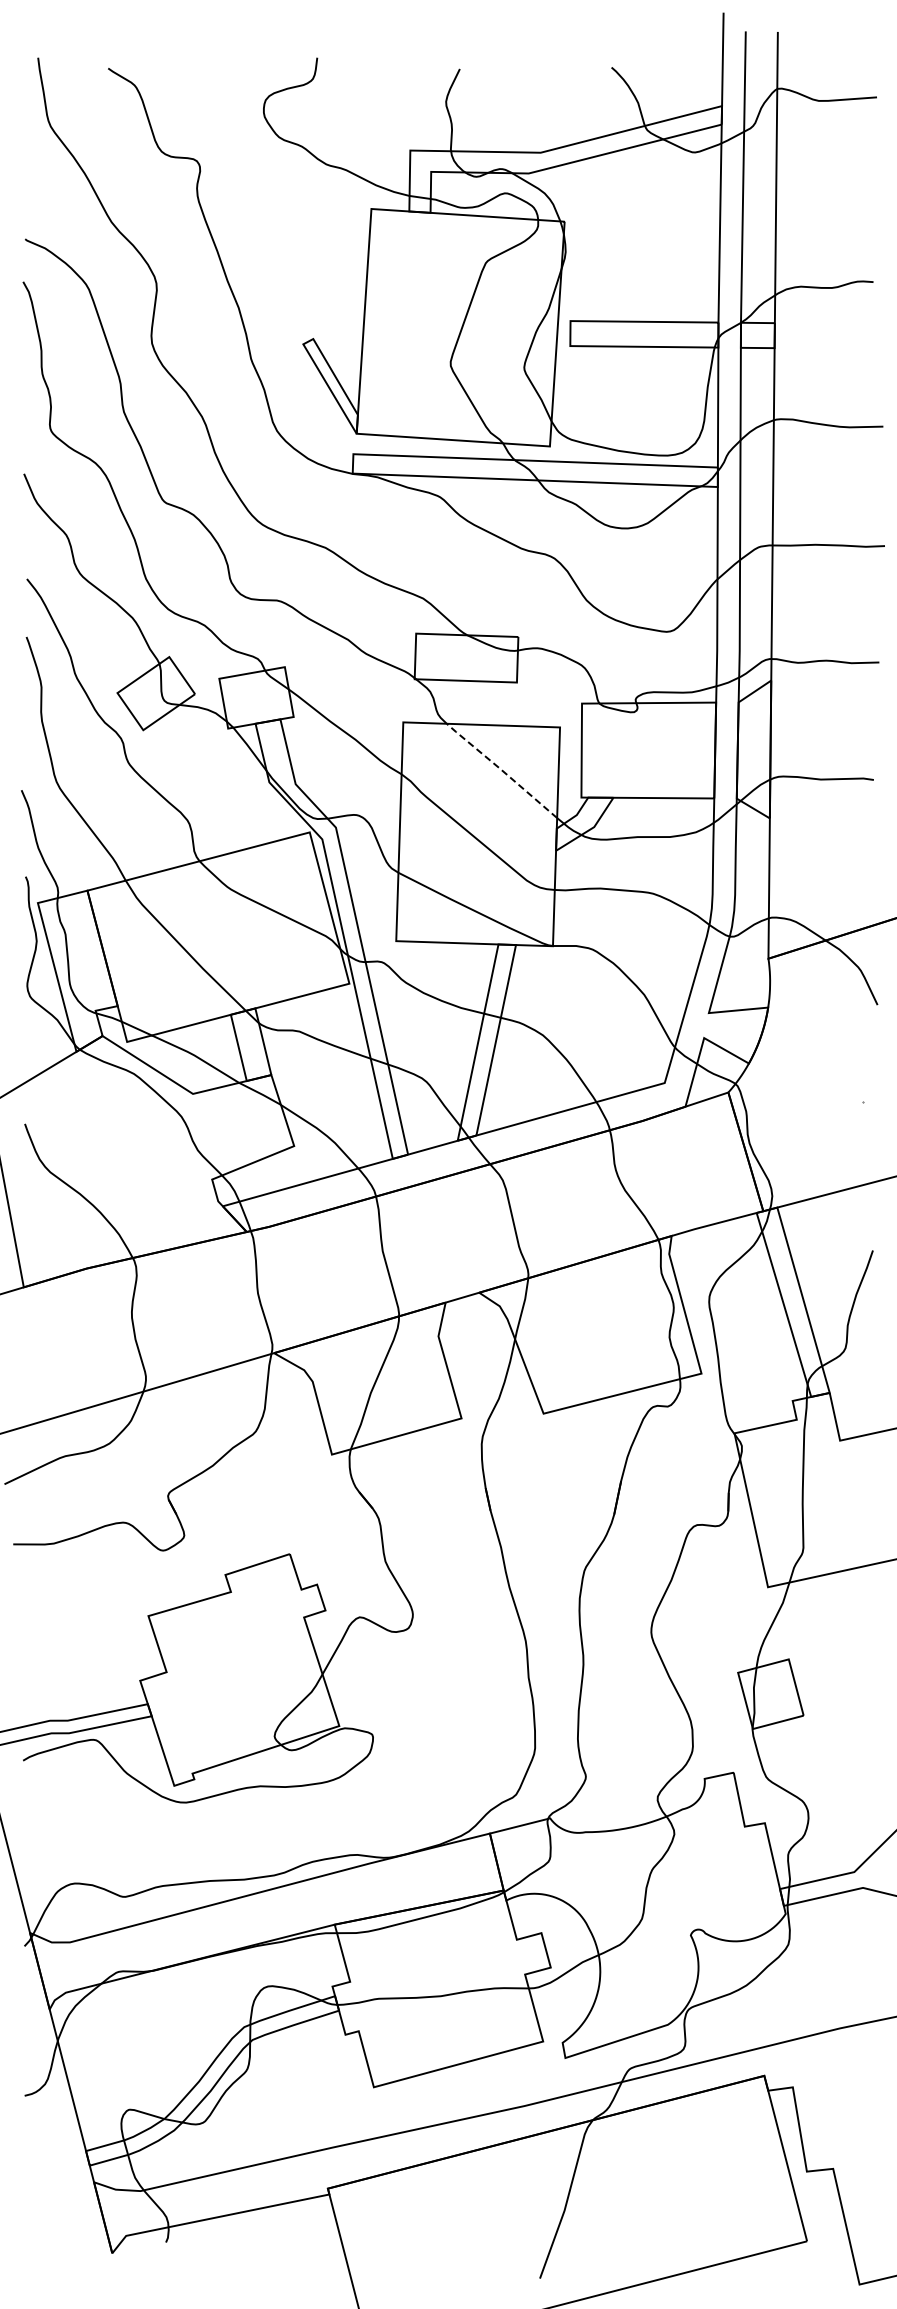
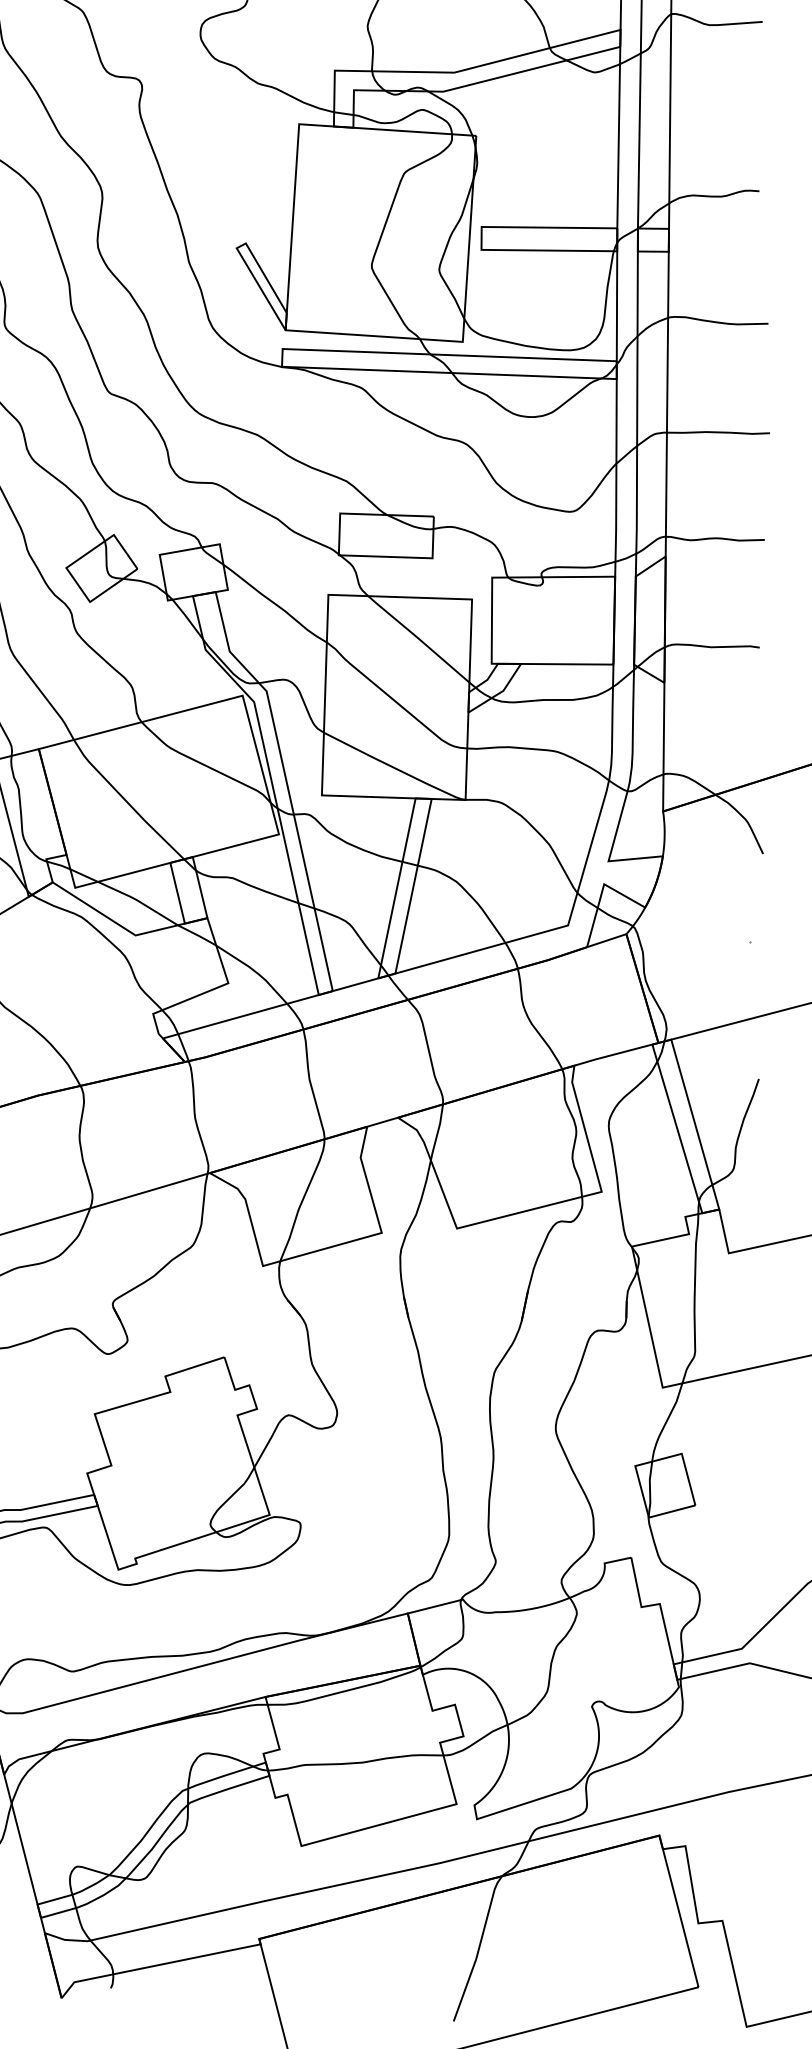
line: (500, 769) -> (417, 638), dashed -> solid

